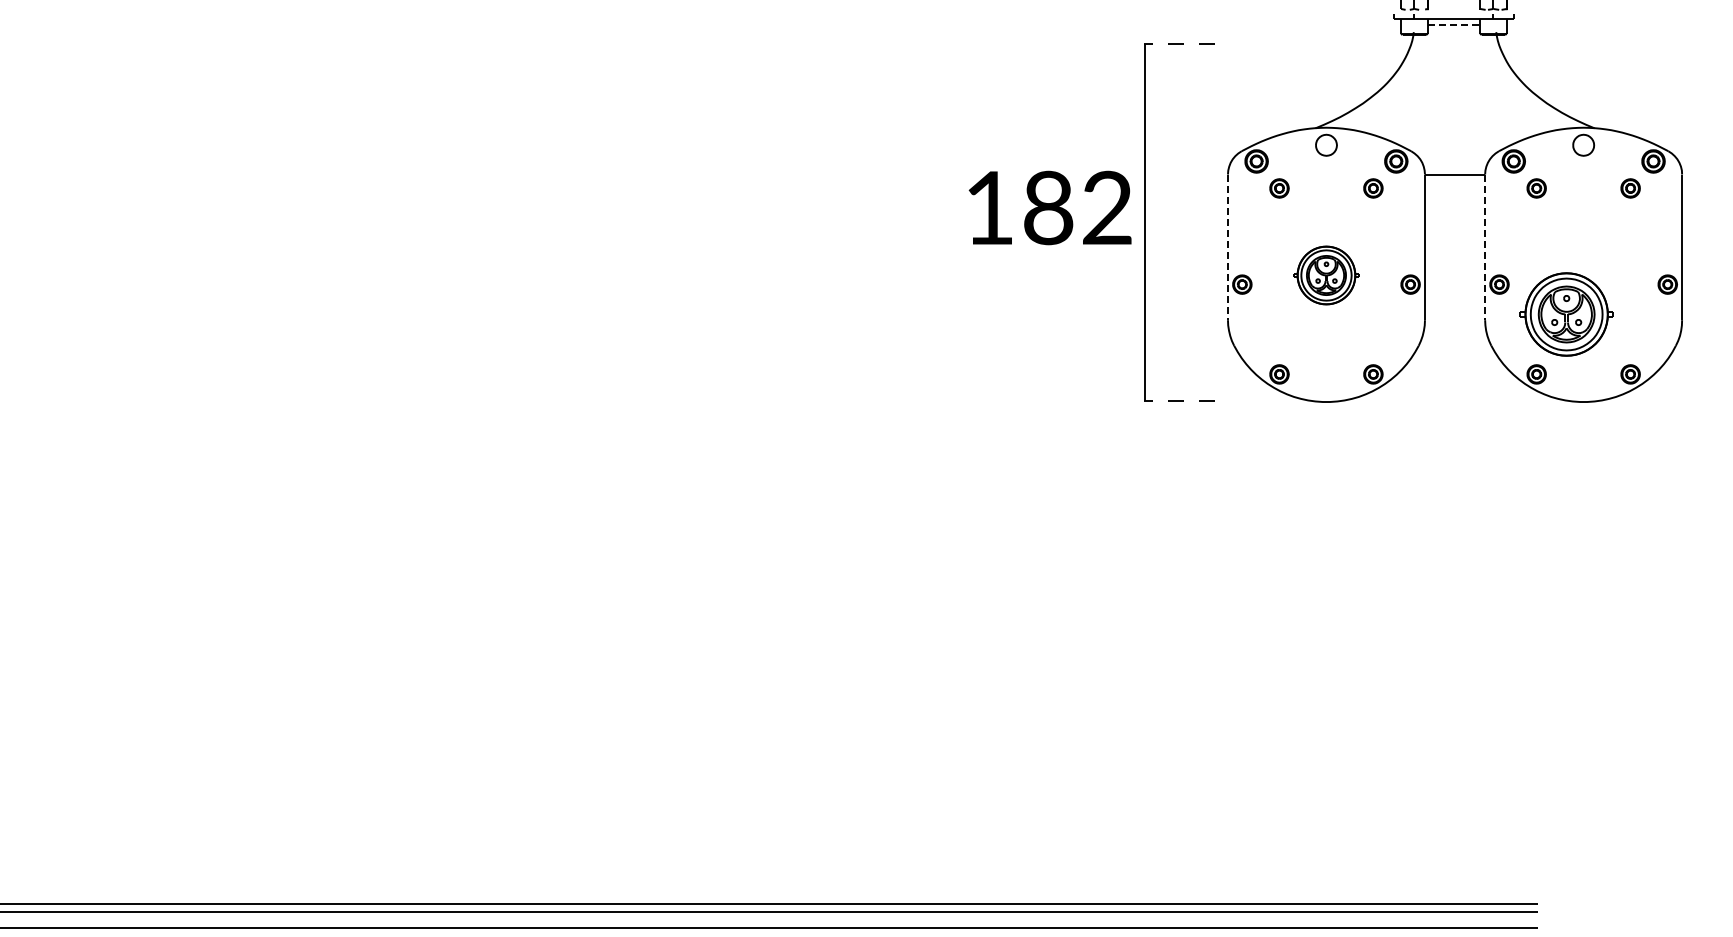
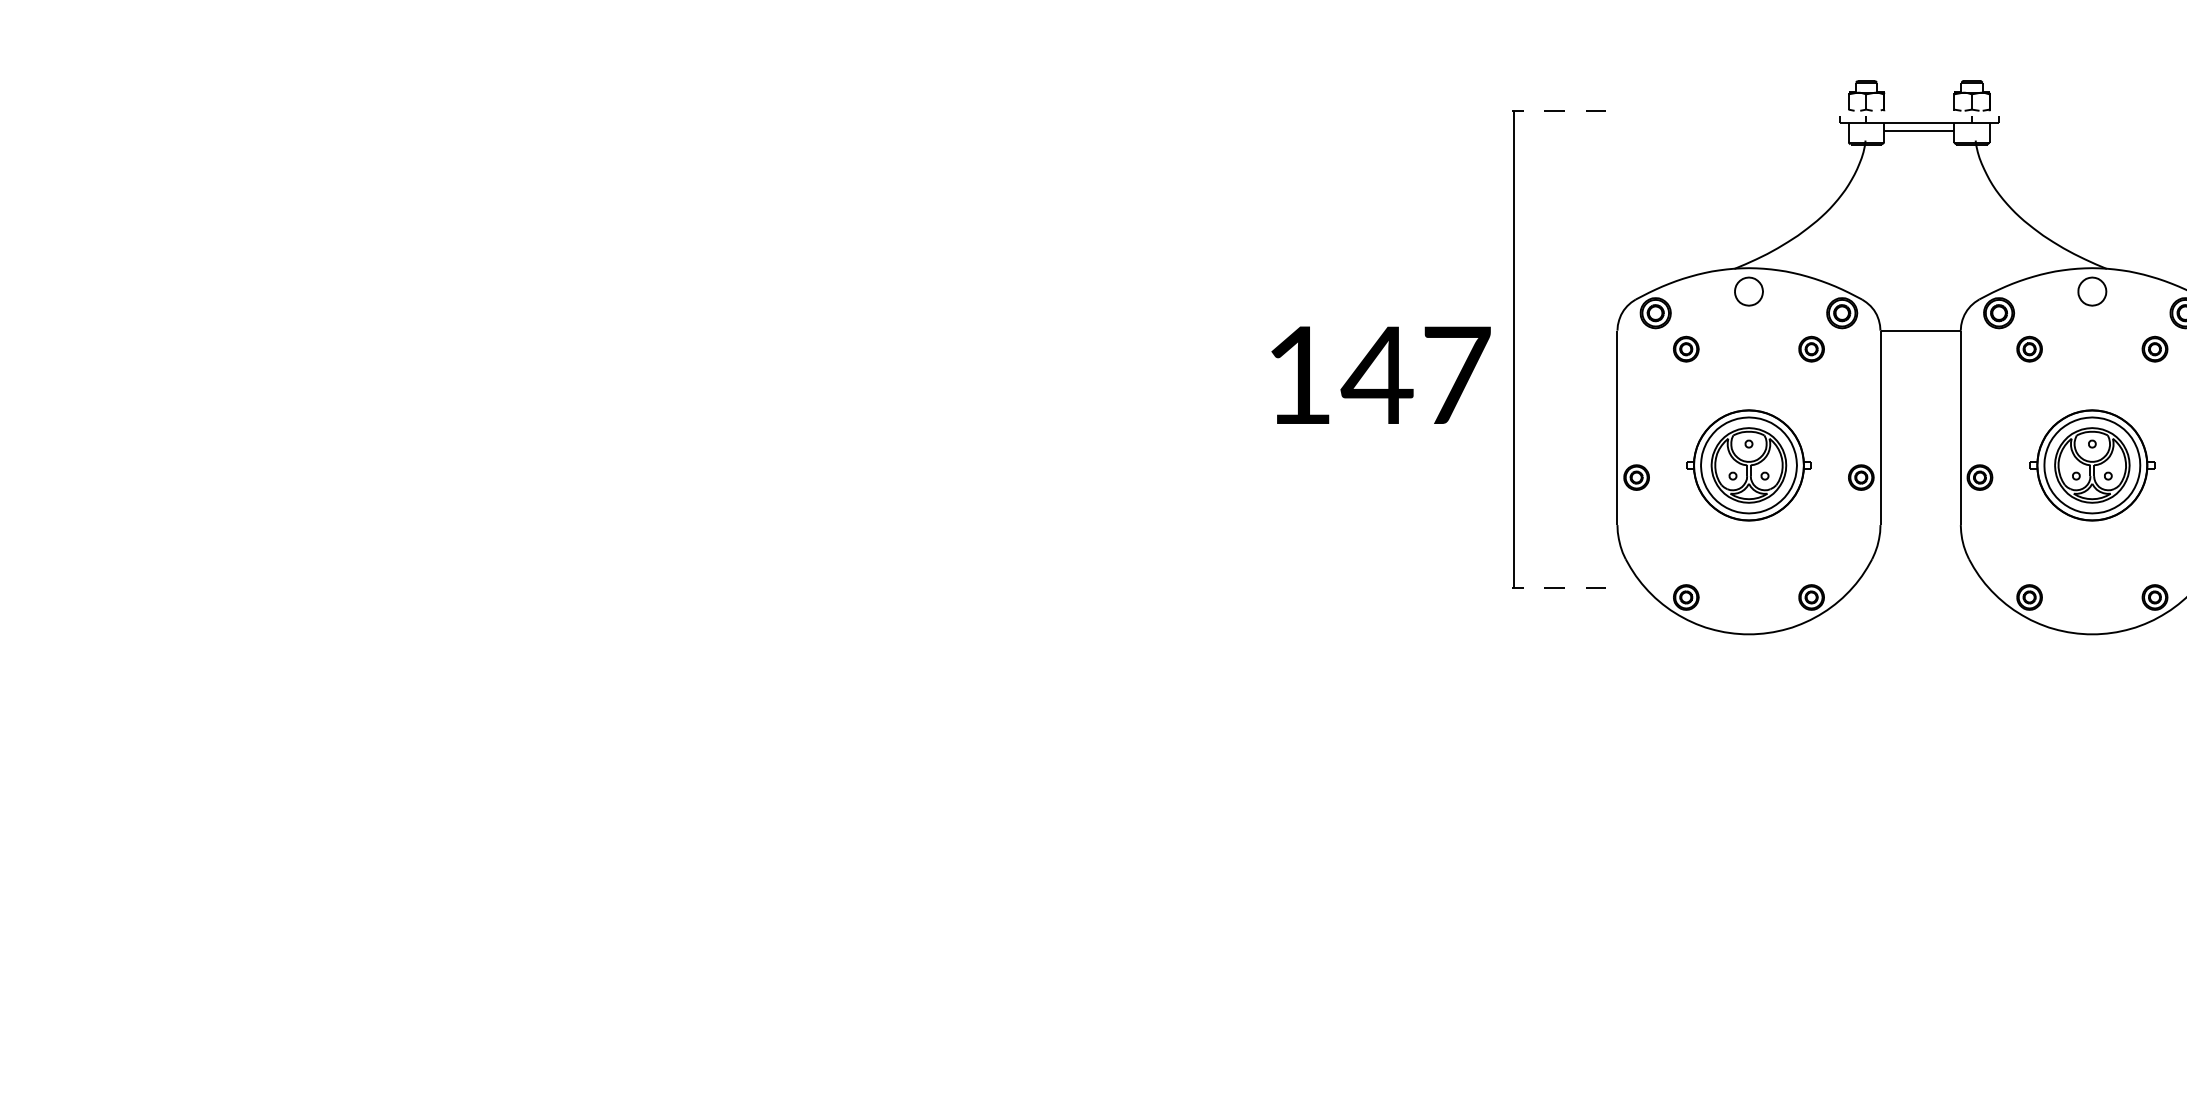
line: (1454, 24) -> (1919, 130), dashed -> solid
text: (1076, 207) -> (1415, 374), 182 -> 147
part: (1145, 222) -> (1514, 349), moved
line: (1227, 247) -> (1616, 428), dashed -> solid
line: (1485, 247) -> (1961, 428), dashed -> solid
part: (1326, 275) -> (1749, 465), size x1.43
part: (1566, 314) -> (2092, 465), moved

